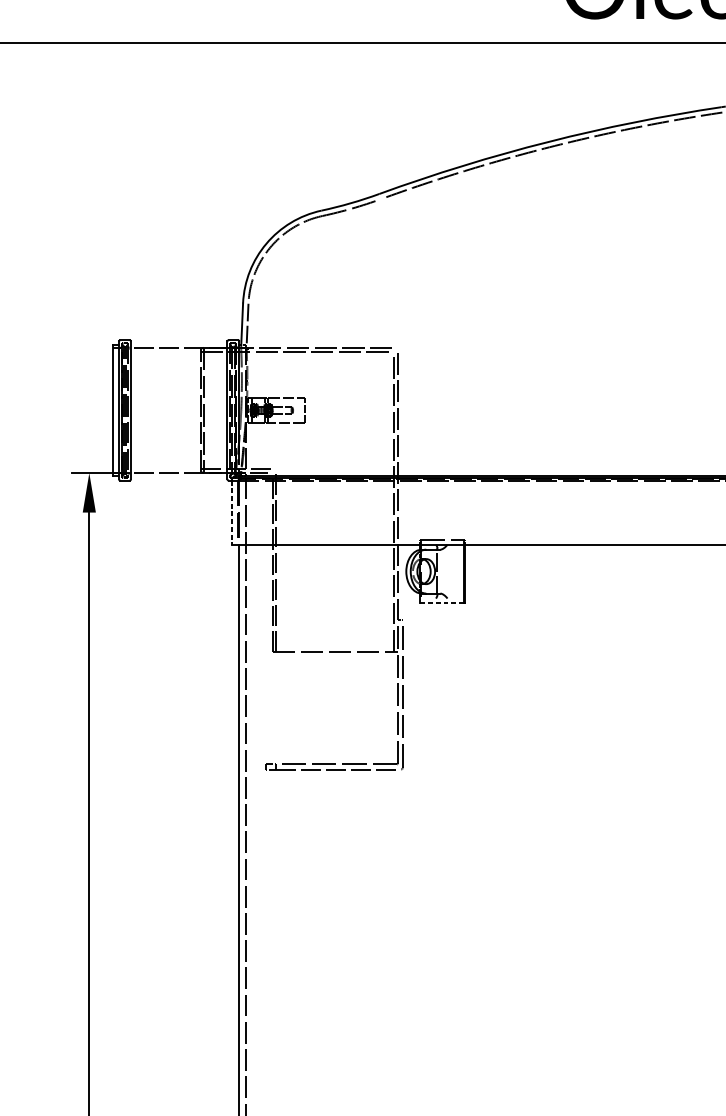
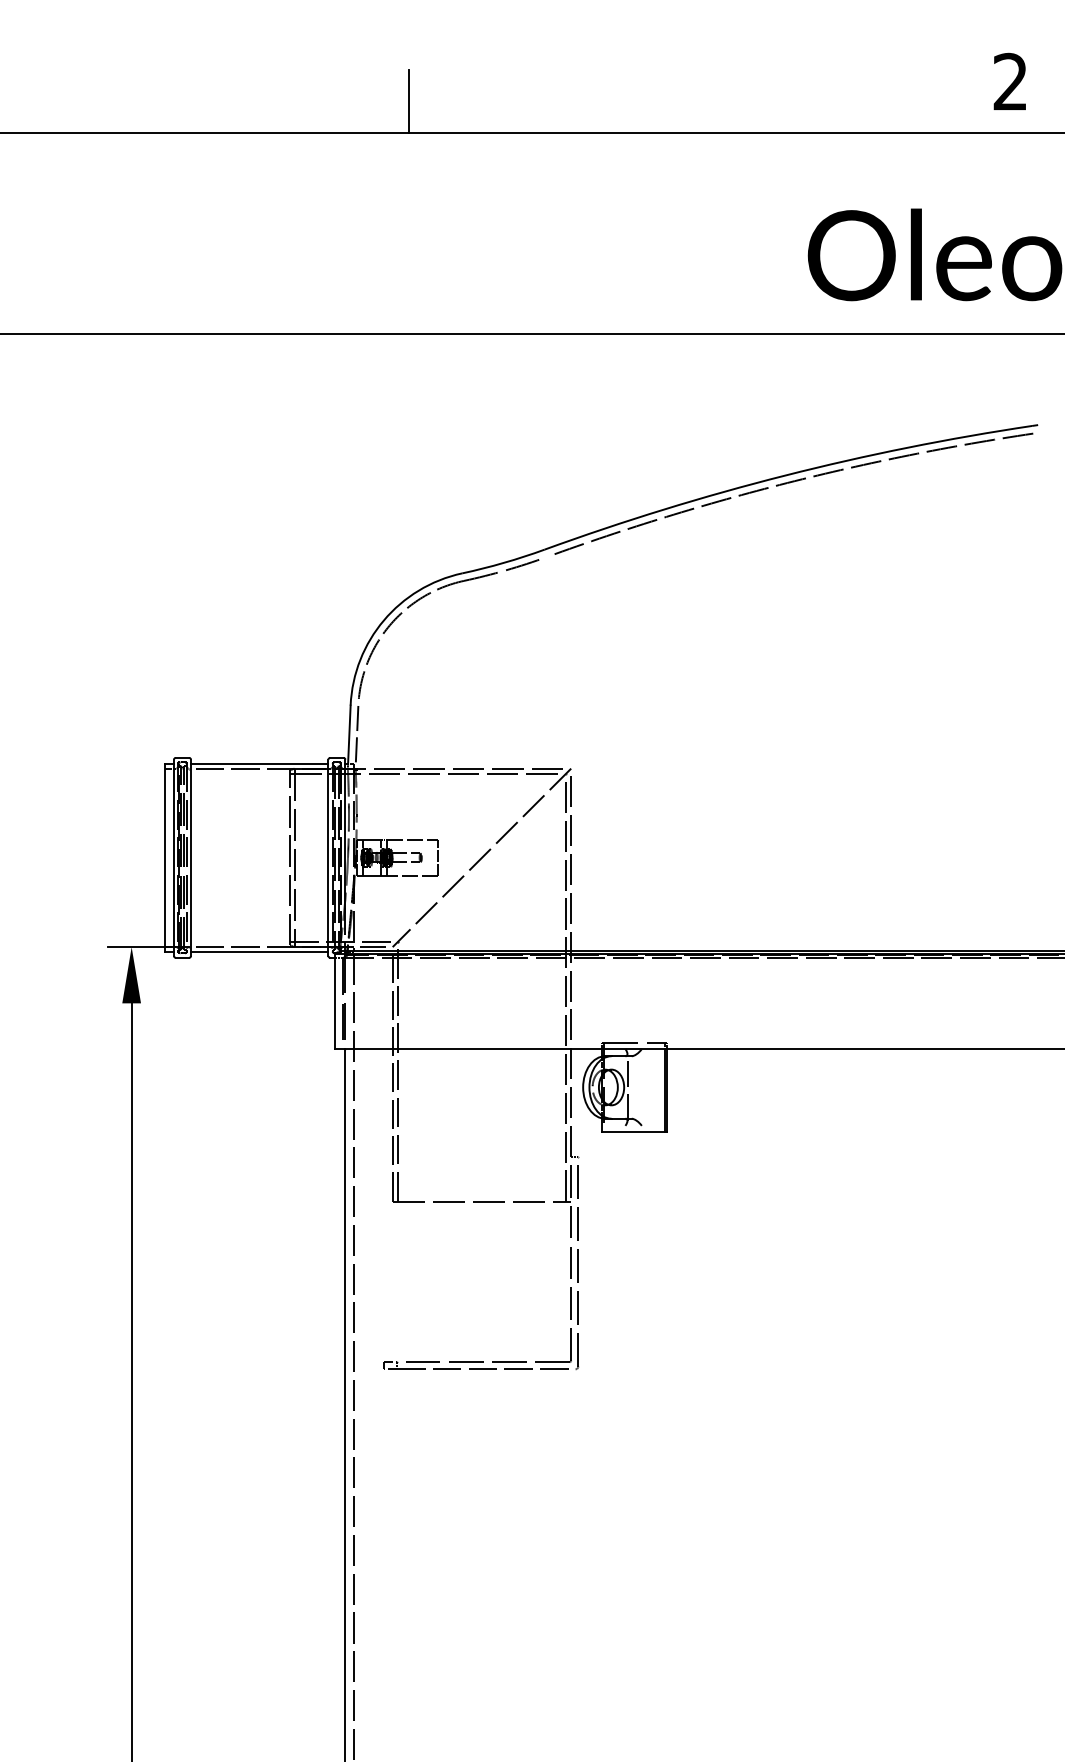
line: (179, 344) -> (259, 764), added
line: (334, 410) -> (481, 857), added
line: (179, 476) -> (259, 951), added
line: (232, 512) -> (335, 1003), dashed -> solid
line: (441, 603) -> (633, 1132), dashed -> solid

